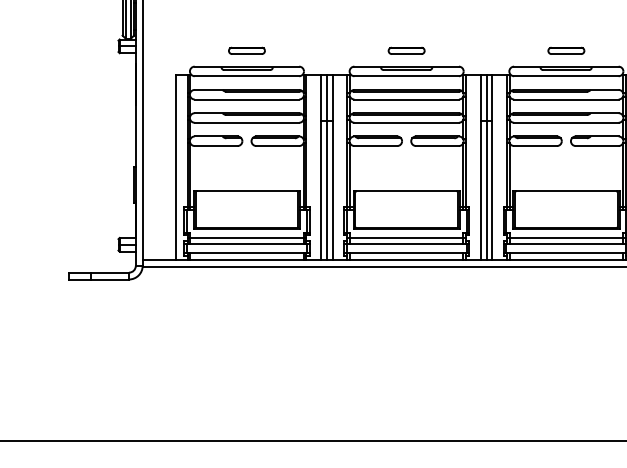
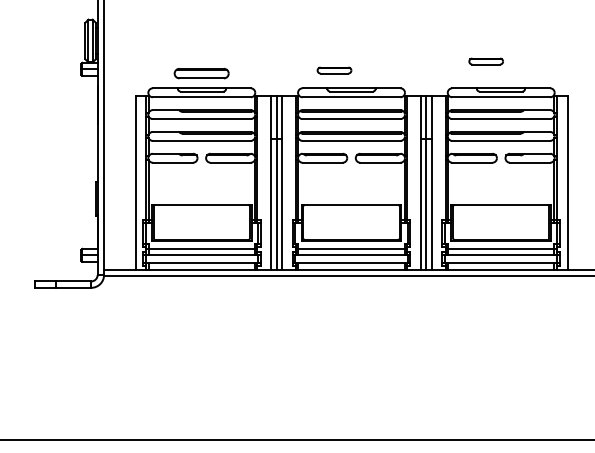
part: (246, 50) -> (201, 73), size x1.6
part: (406, 50) -> (334, 70), moved
part: (565, 50) -> (485, 61), moved

